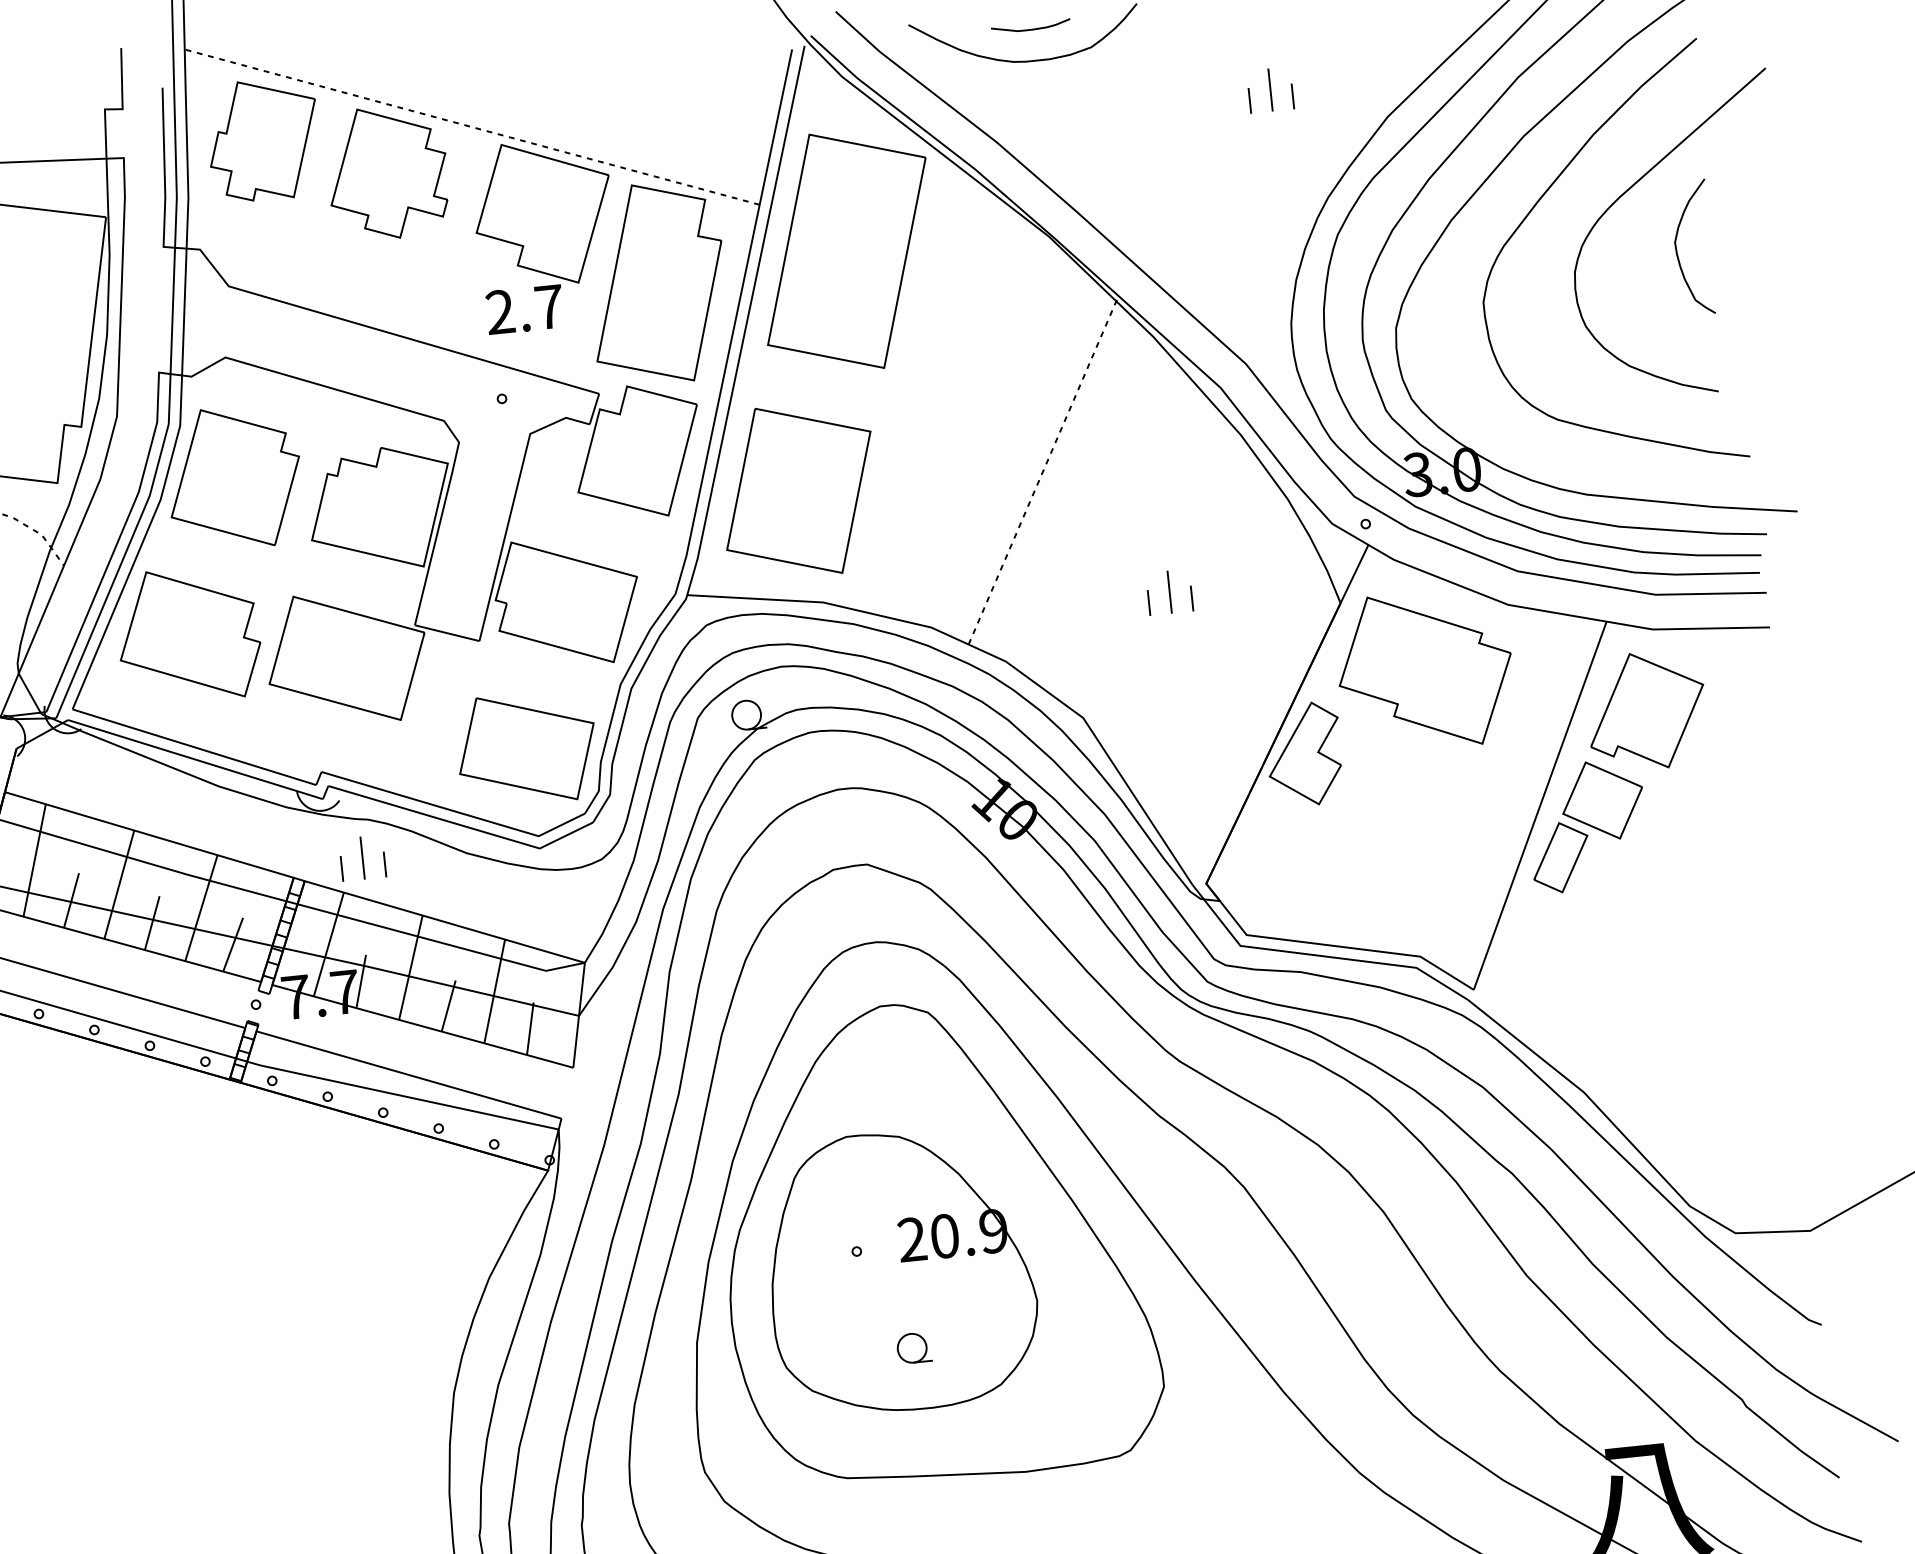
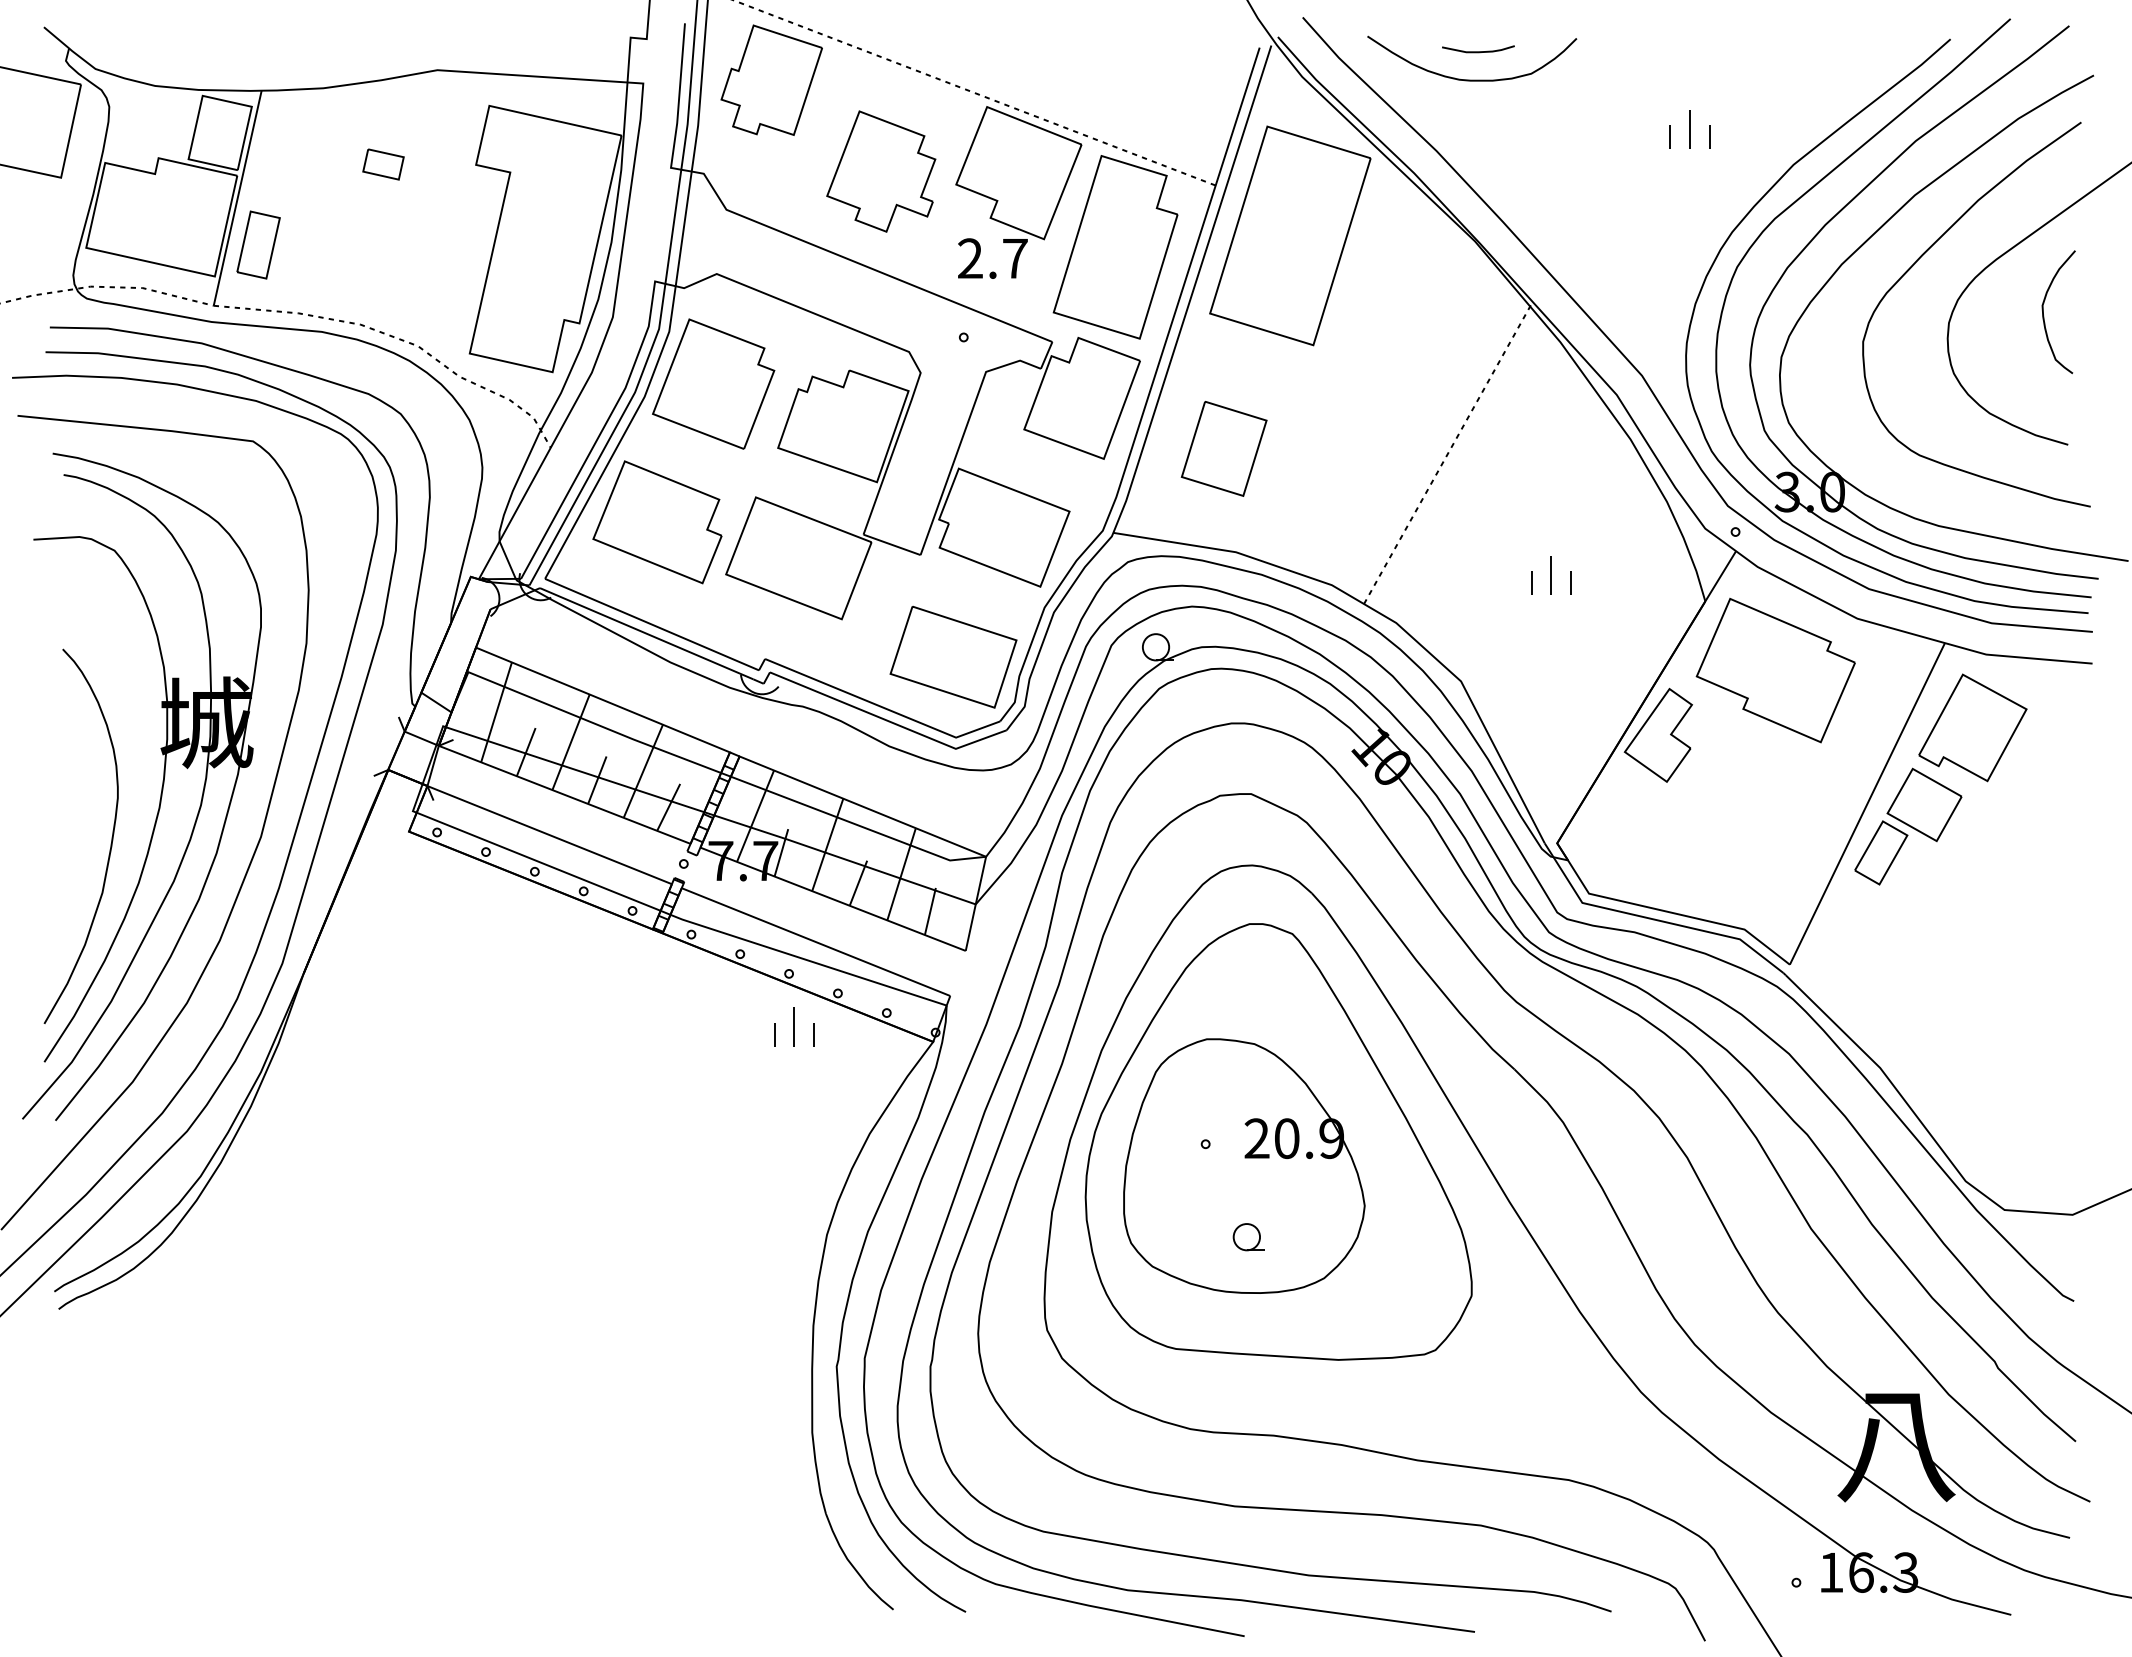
part: (387, 172) -> (881, 171), moved
part: (797, 490) -> (1223, 448), size x0.6
part: (362, 857) -> (794, 1026), moved

